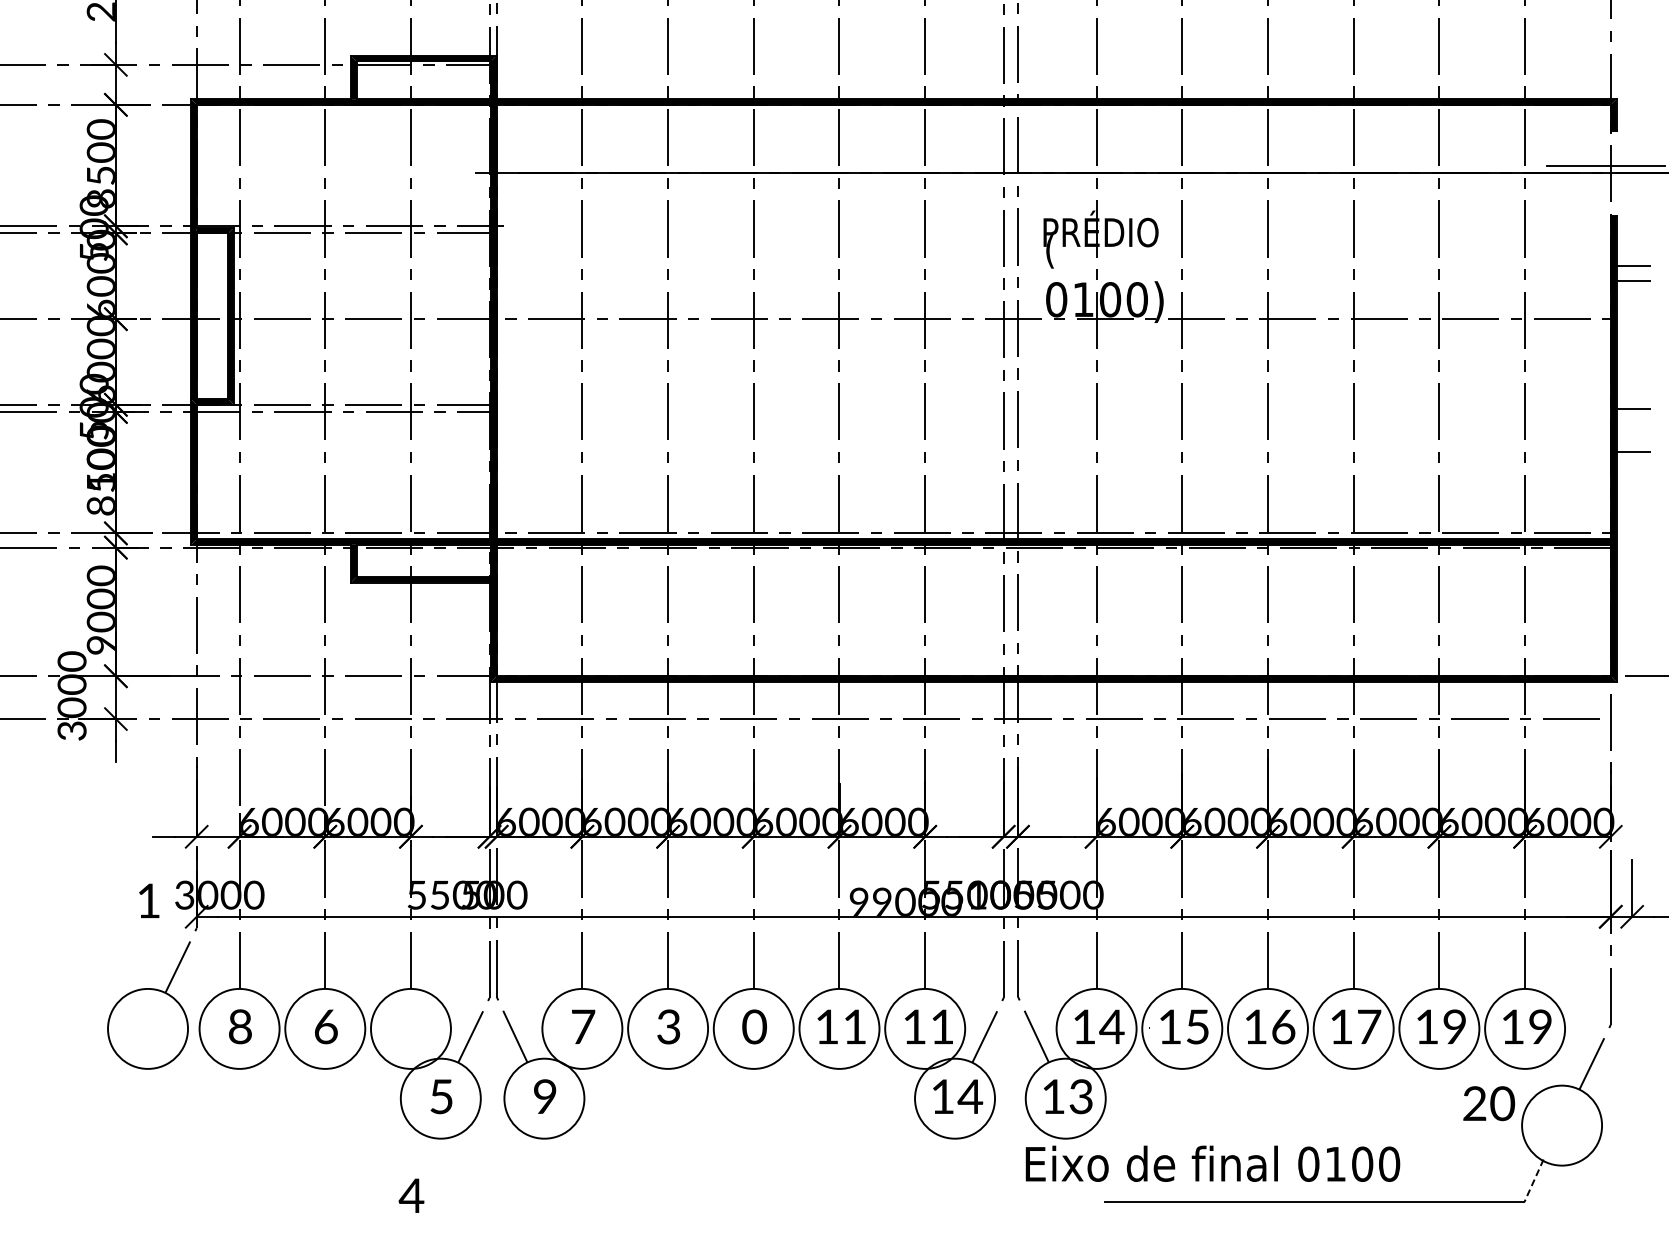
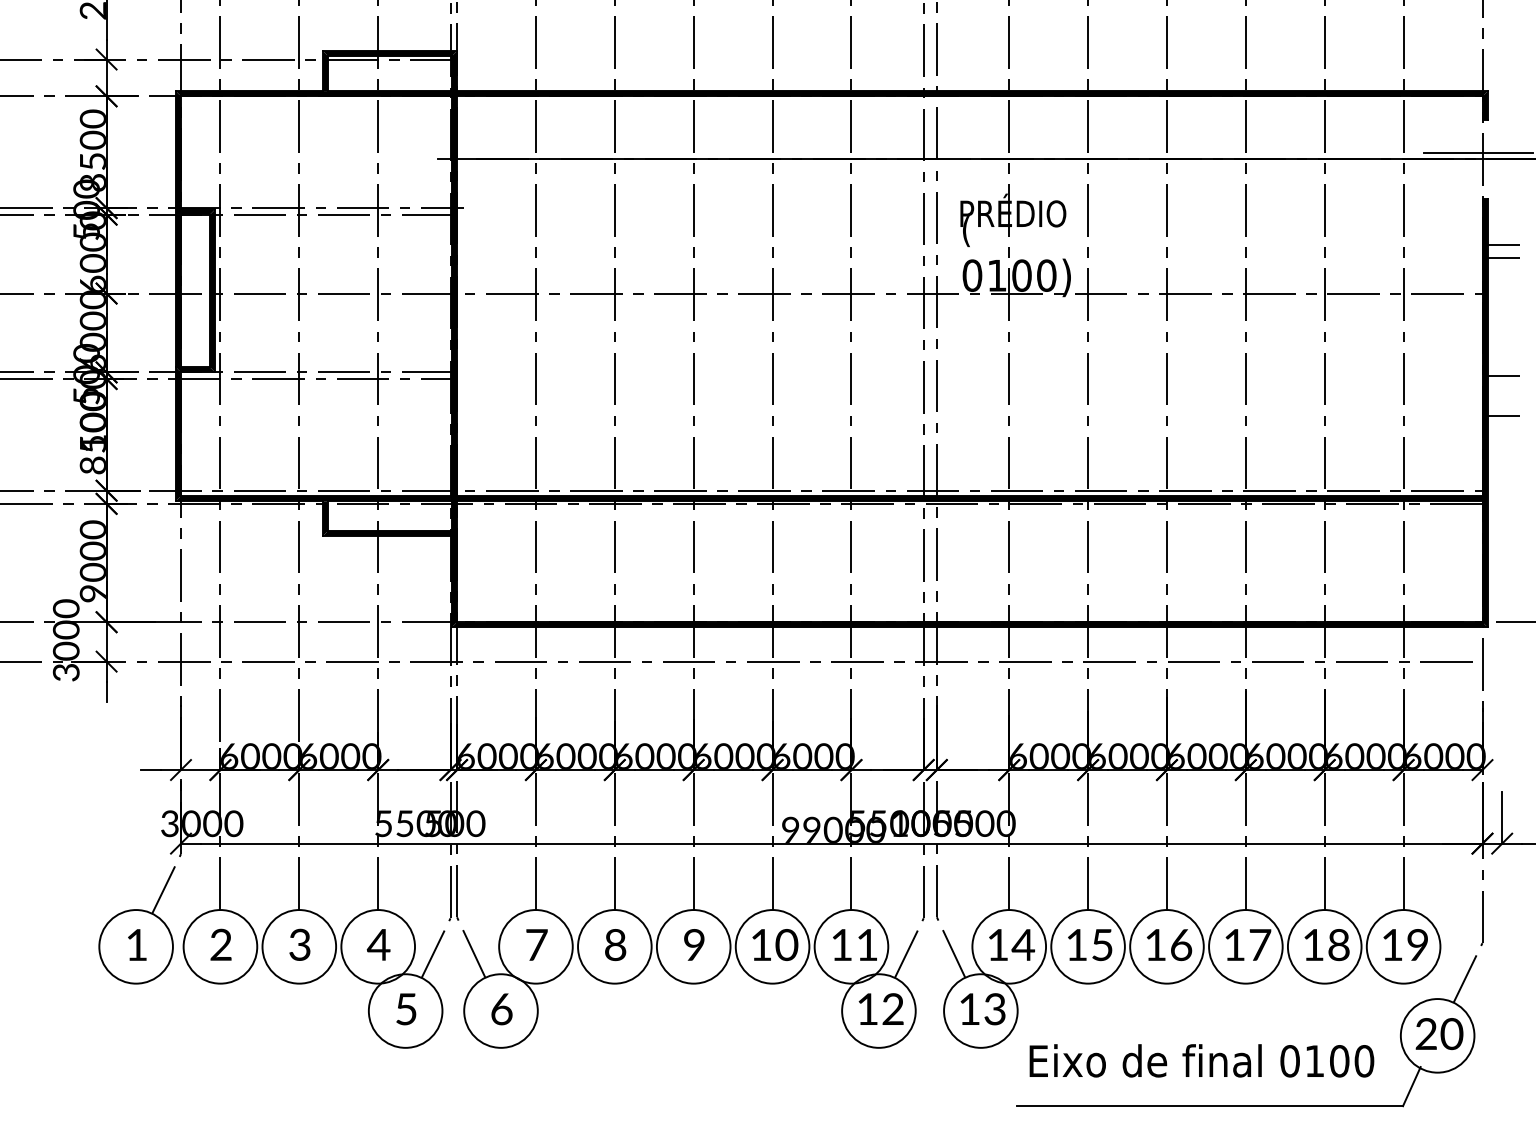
text: (149, 900) -> (137, 944), moved
text: (325, 1026) -> (299, 944), 6 -> 3
text: (668, 1026) -> (615, 944), 3 -> 8
text: (854, 1026) -> (786, 944), 11 -> 10
text: (239, 1027) -> (220, 945), 8 -> 2
text: (754, 1027) -> (694, 945), 0 -> 9
text: (1454, 1028) -> (1338, 946), 19 -> 18
text: (545, 1096) -> (502, 1009), 9 -> 6
text: (970, 1096) -> (893, 1009), 14 -> 12
text: (1489, 1103) -> (1439, 1033), moved
text: (1212, 1163) -> (1201, 1060), moved
line: (1533, 1181) -> (1411, 1087), dashed -> solid
text: (411, 1195) -> (378, 944), moved

